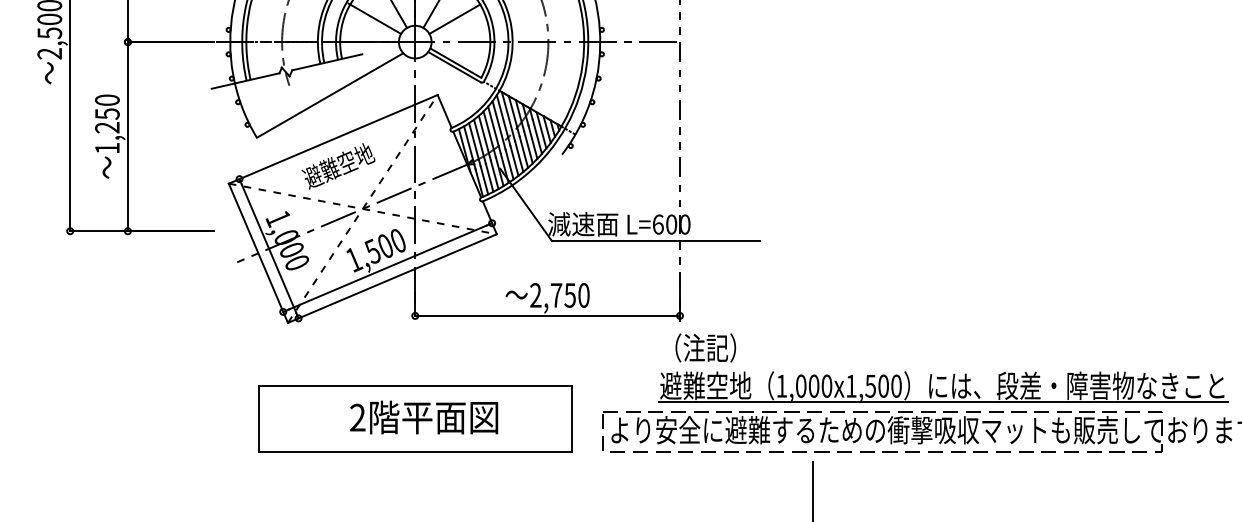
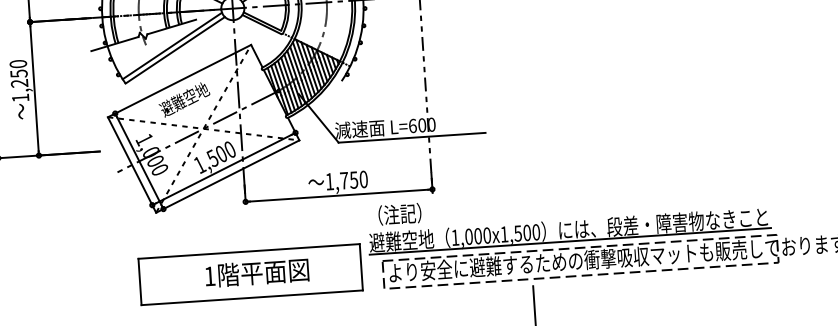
line: (326, 88) -> (172, 45), added
text: (535, 295) -> (329, 181), 2,750 -> 1,750
part: (945, 376) -> (570, 223), moved
text: (357, 417) -> (209, 276), 2 -> 1

